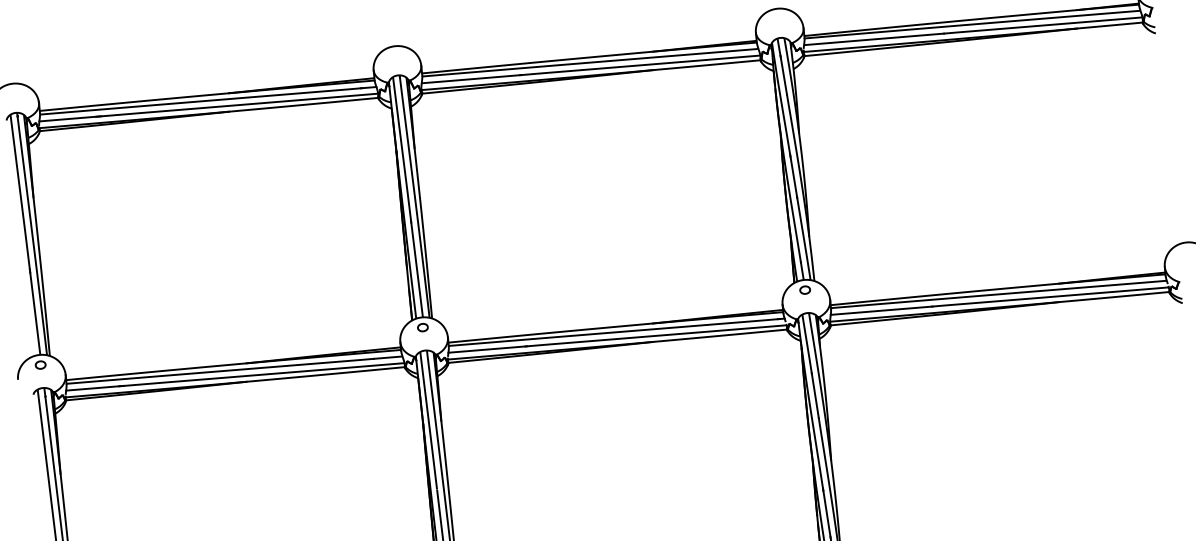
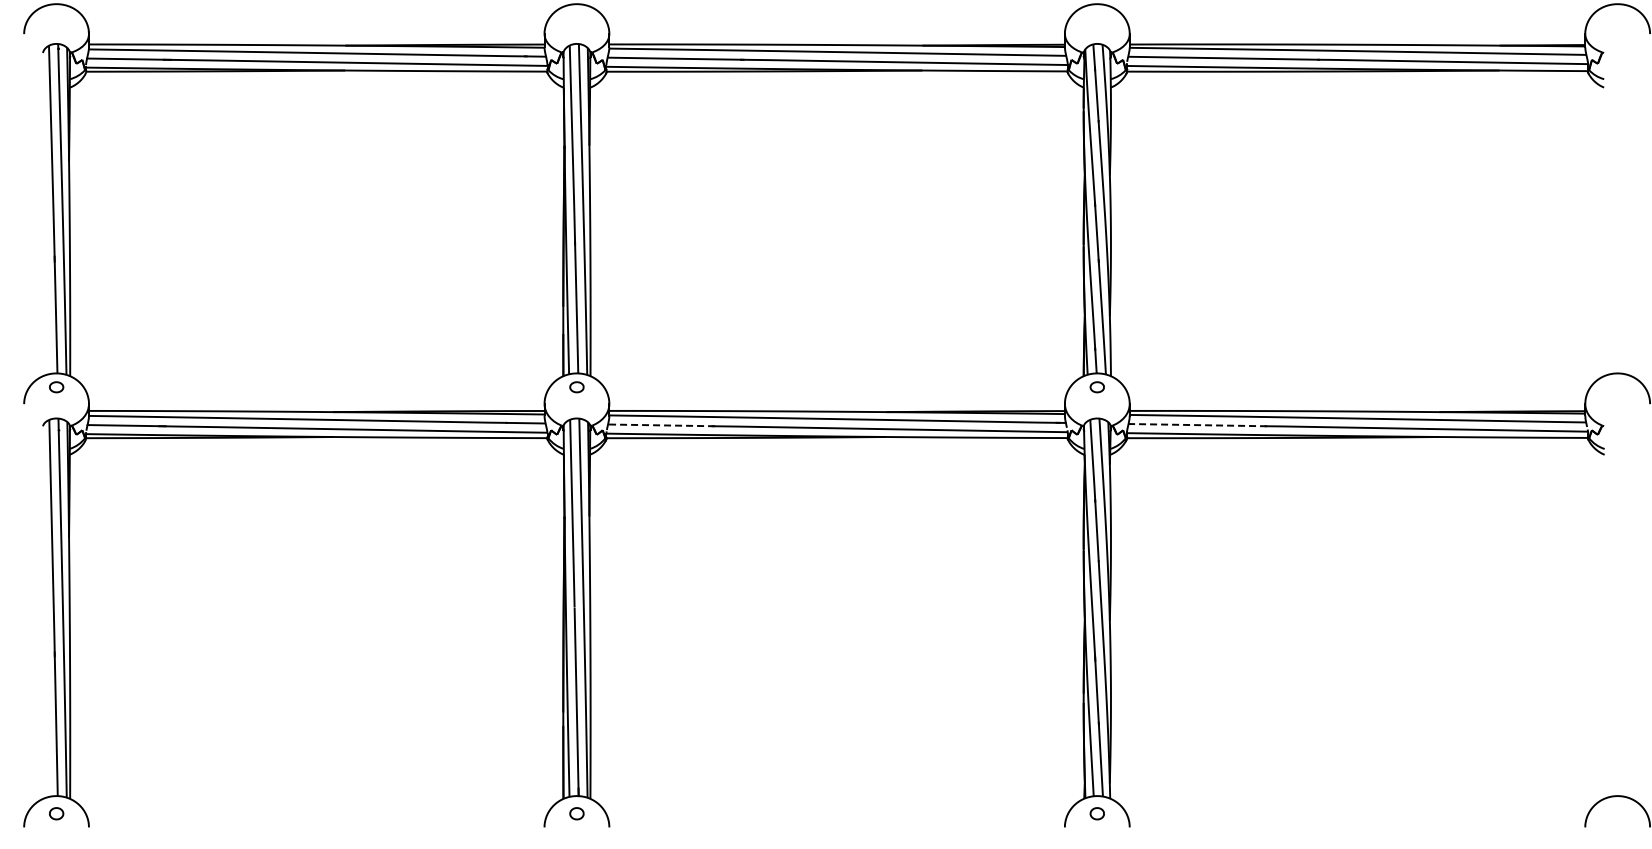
line: (881, 311) -> (1197, 425), solid -> dashed
line: (487, 349) -> (661, 425), solid -> dashed

